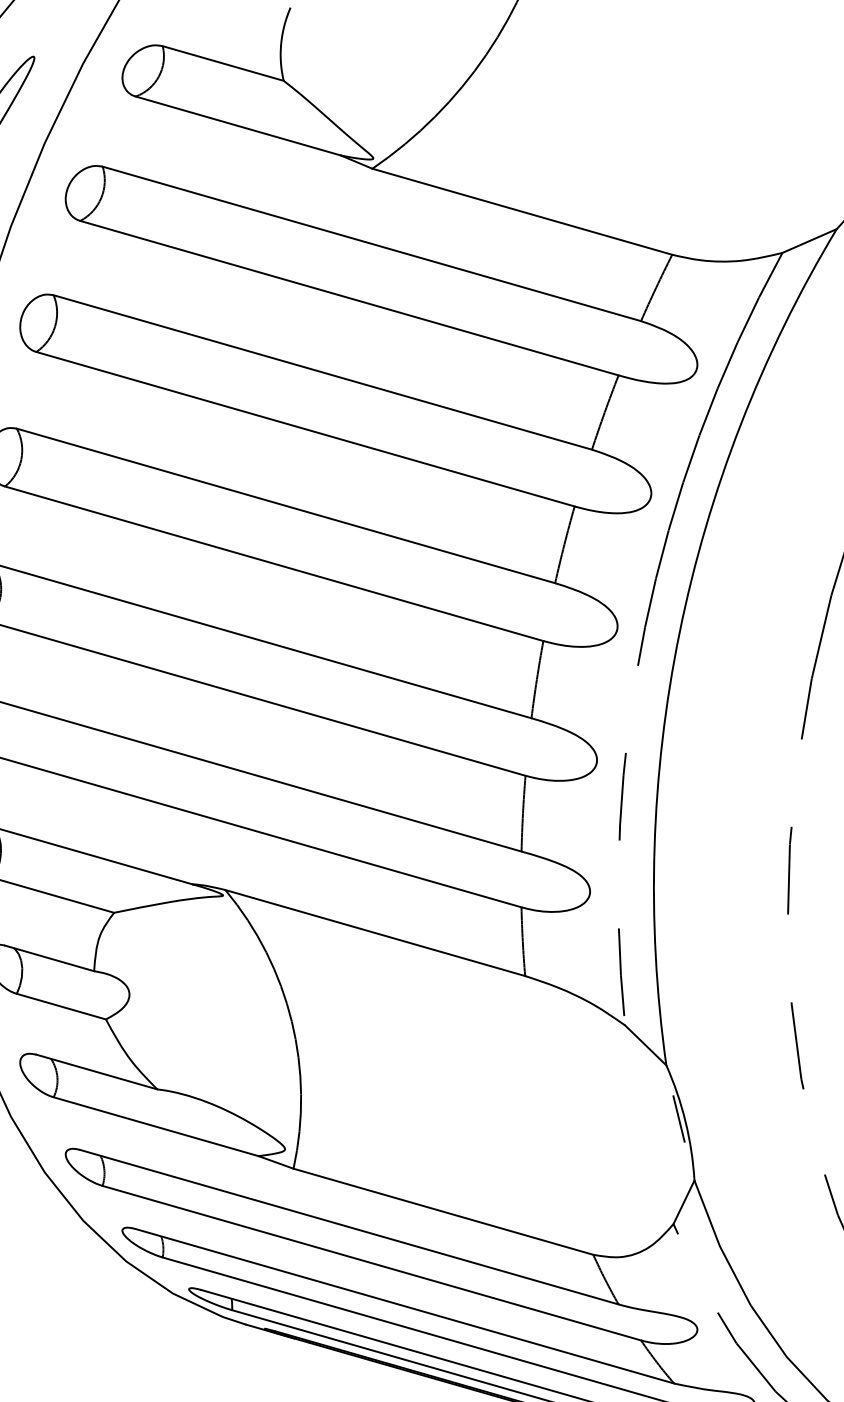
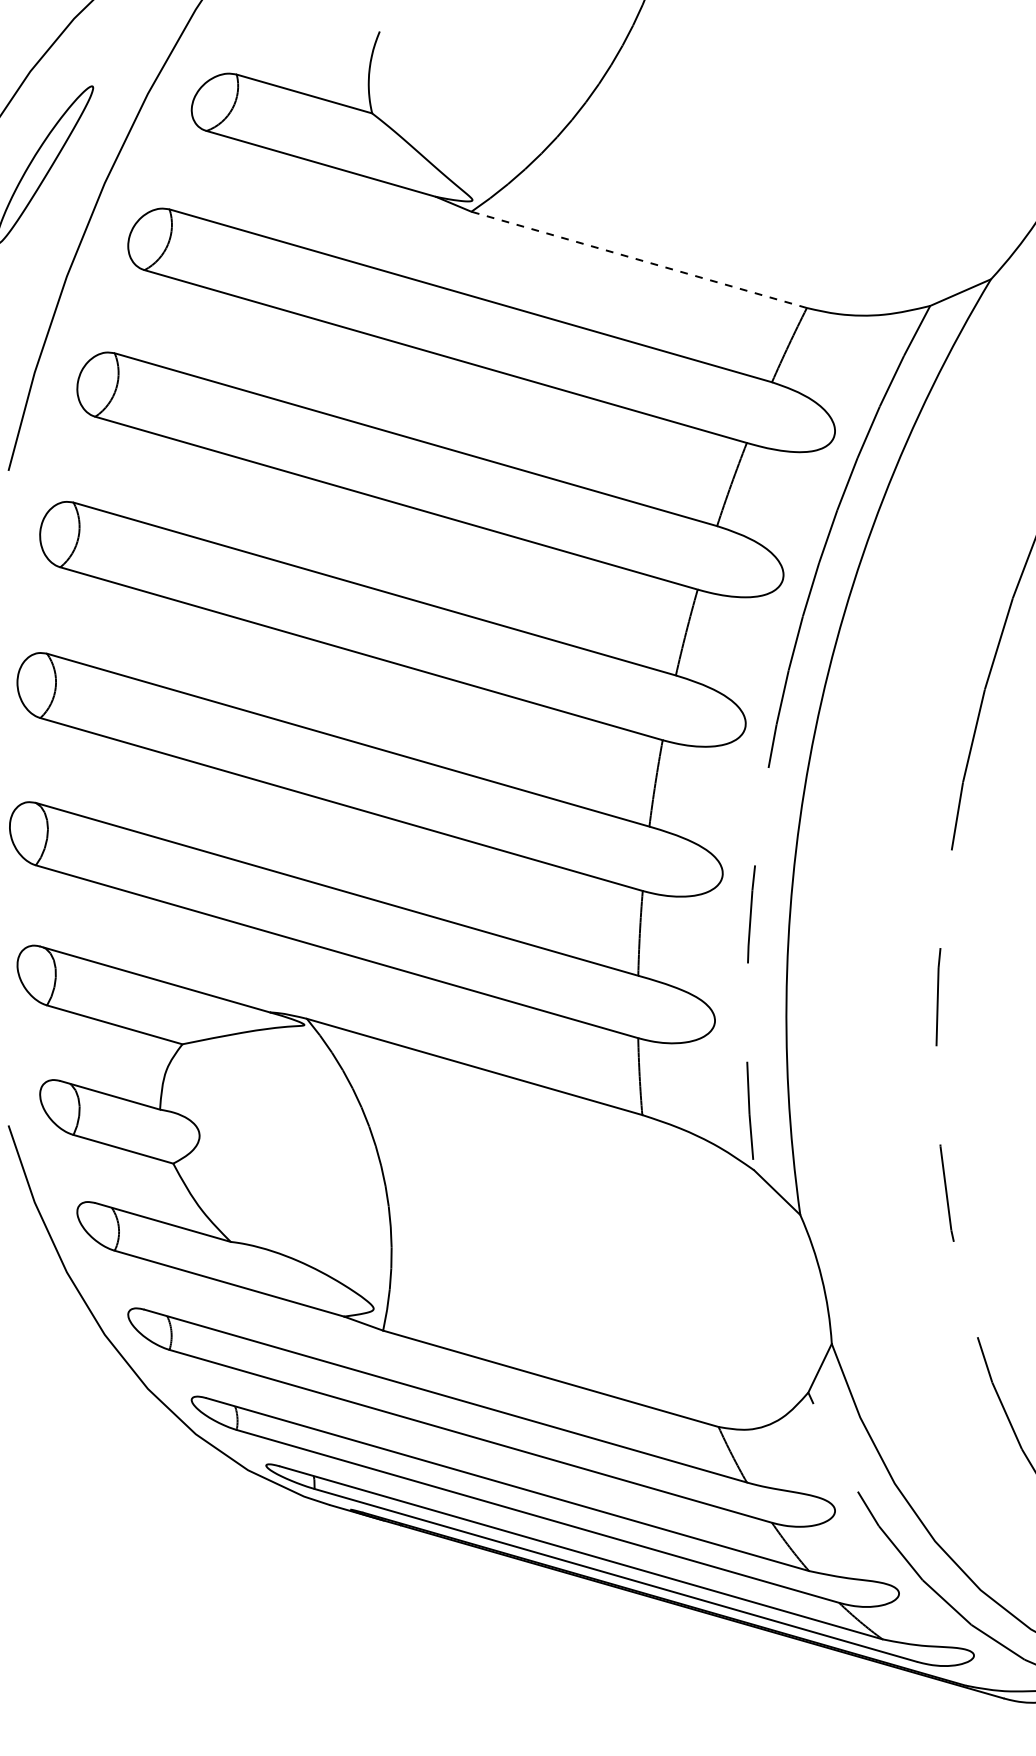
line: (521, 211) -> (638, 259), solid -> dashed
line: (679, 1118) -> (814, 1274), removed

